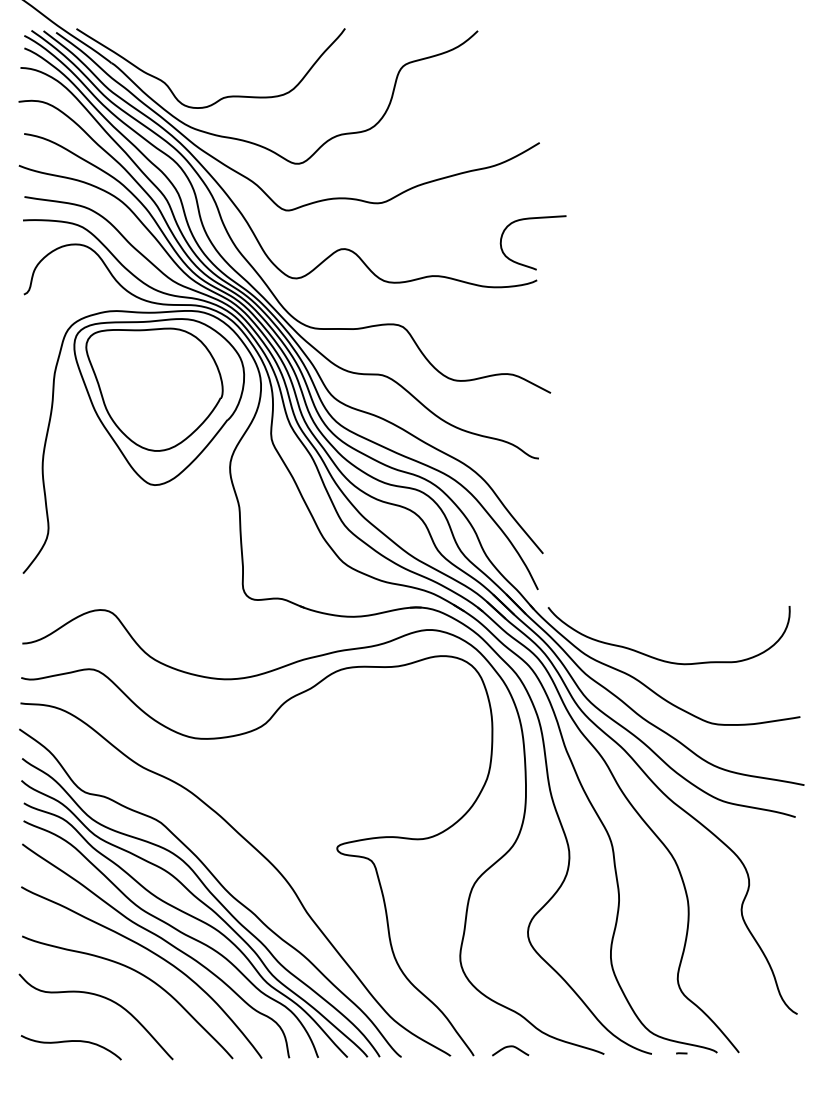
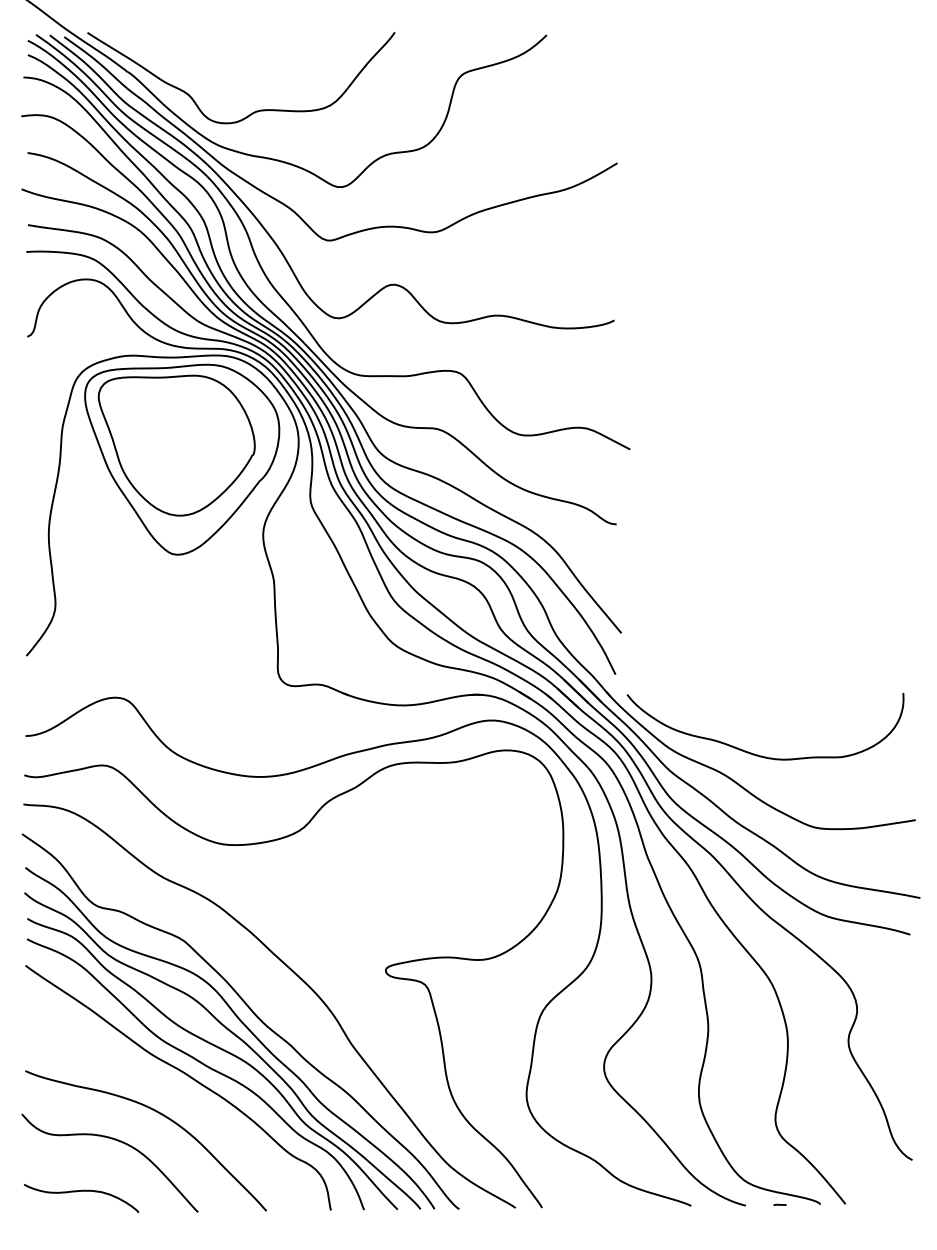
curve: (532, 219) -> (609, 250), removed
curve: (150, 952) -> (172, 1089), removed
curve: (510, 1047) -> (584, 1198), removed

